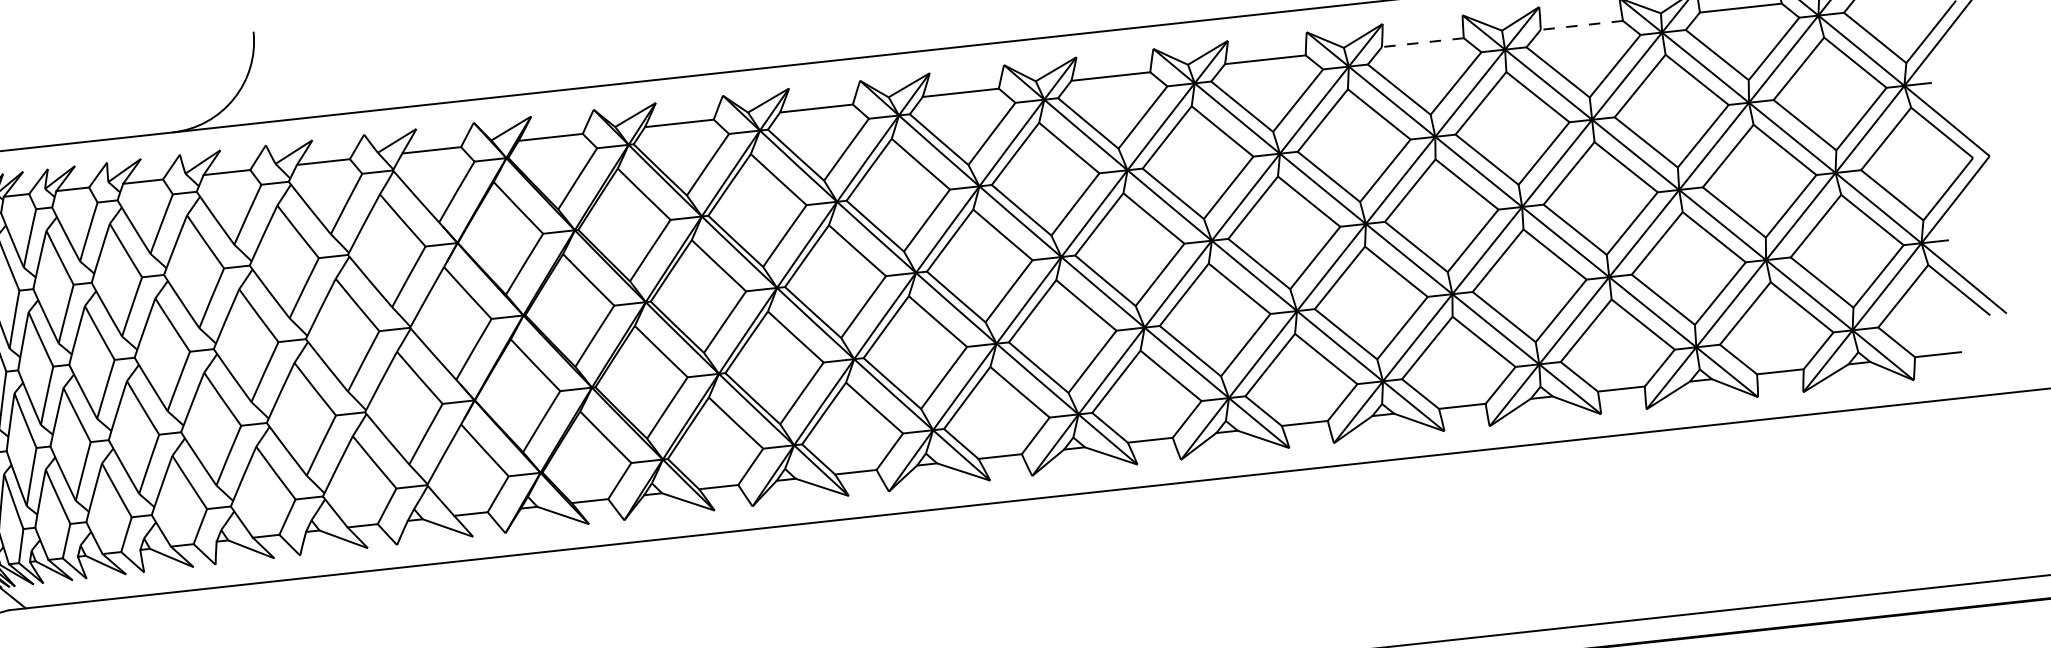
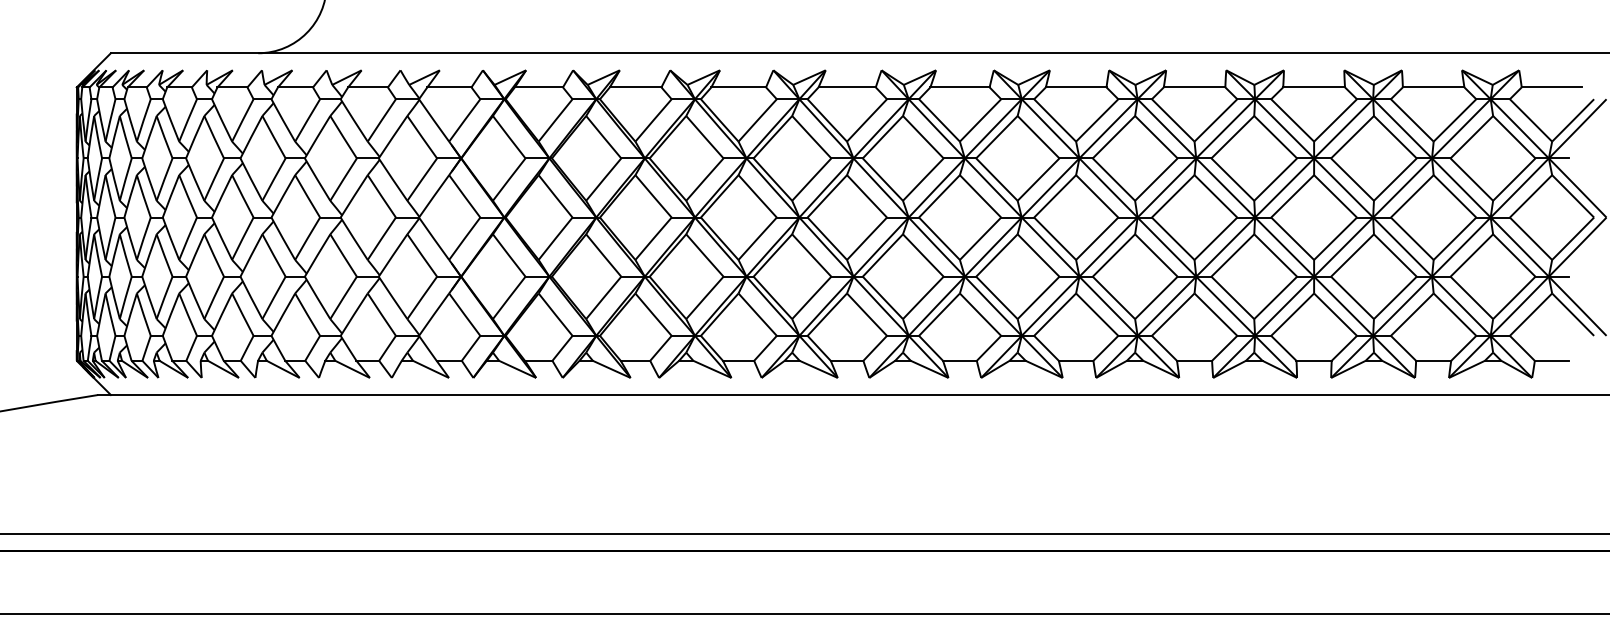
line: (1582, 25) -> (1314, 87), dashed -> solid
line: (1422, 42) -> (1194, 87), dashed -> solid

